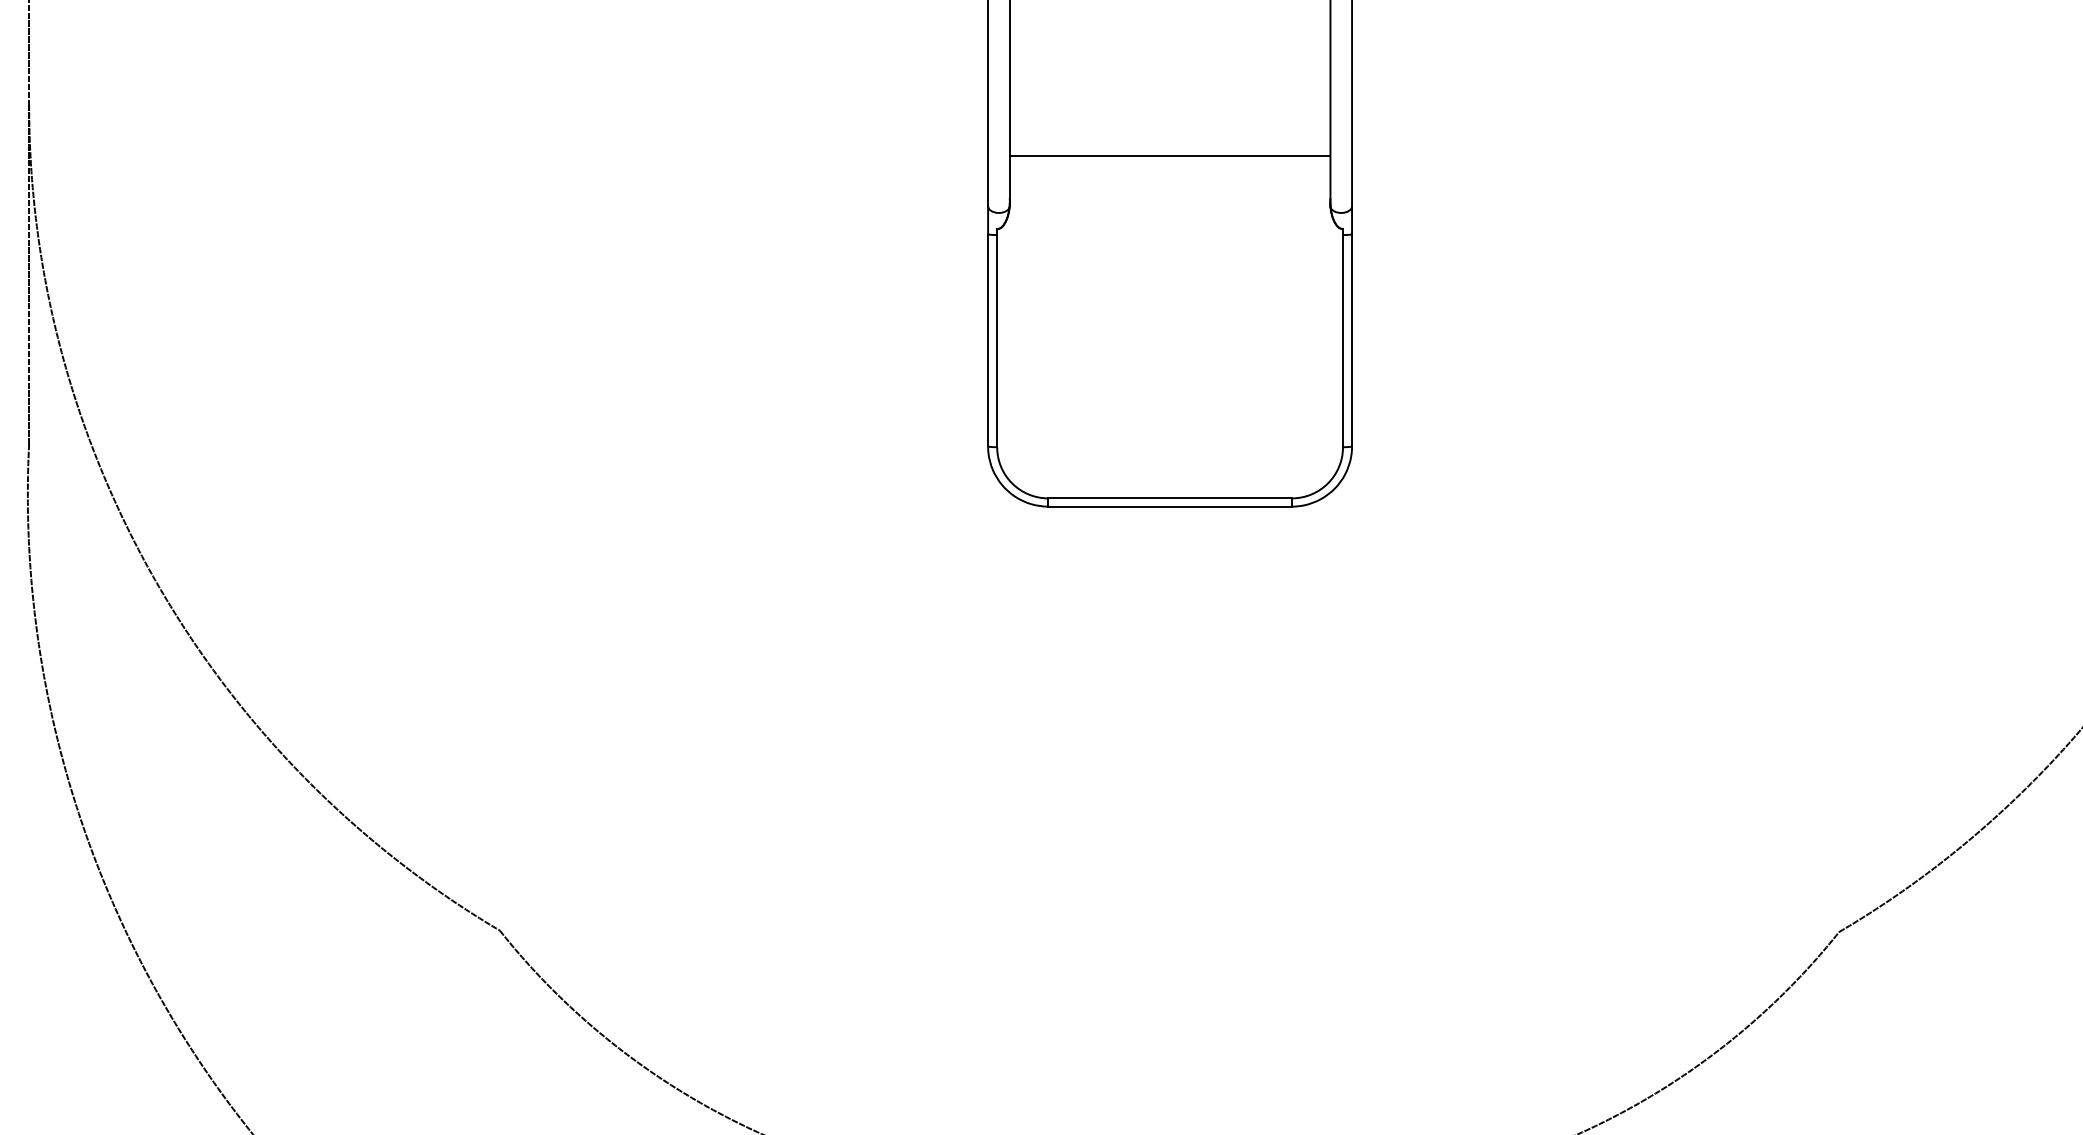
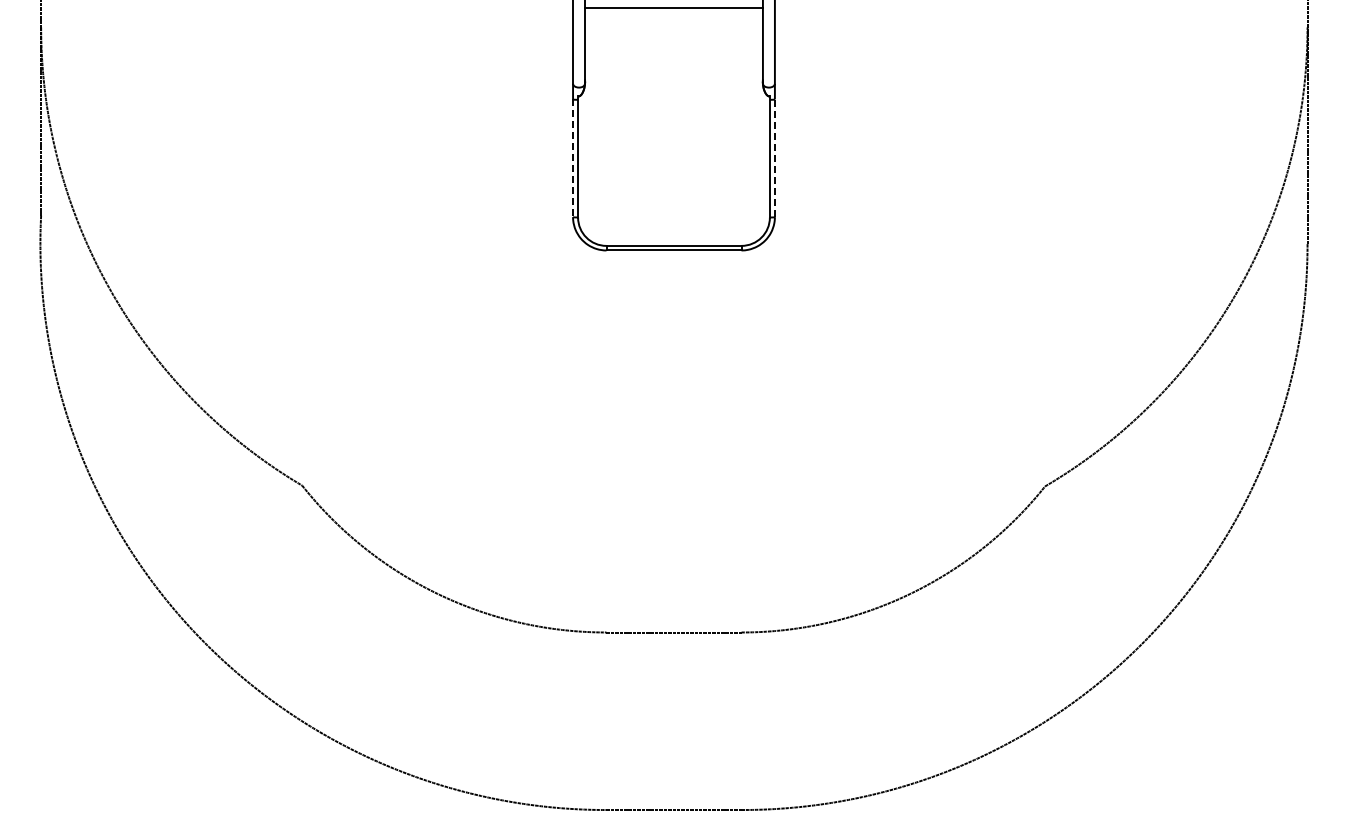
line: (1169, 156) -> (673, 8), moved
line: (988, 340) -> (573, 158), solid -> dashed
line: (1351, 340) -> (774, 158), solid -> dashed

